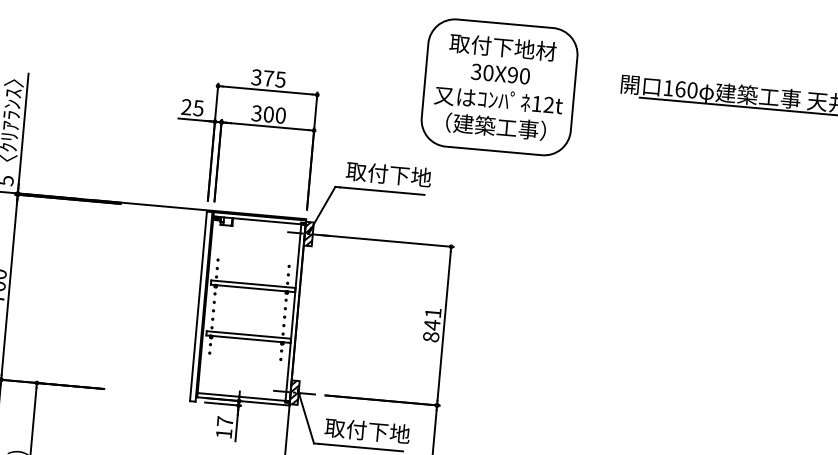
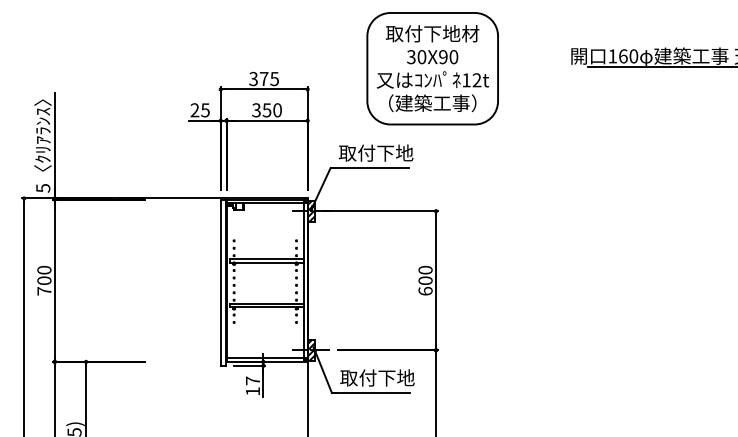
part: (499, 87) -> (432, 68), moved
text: (268, 114) -> (266, 110), 300 -> 350
text: (432, 324) -> (425, 280), 841 -> 600

